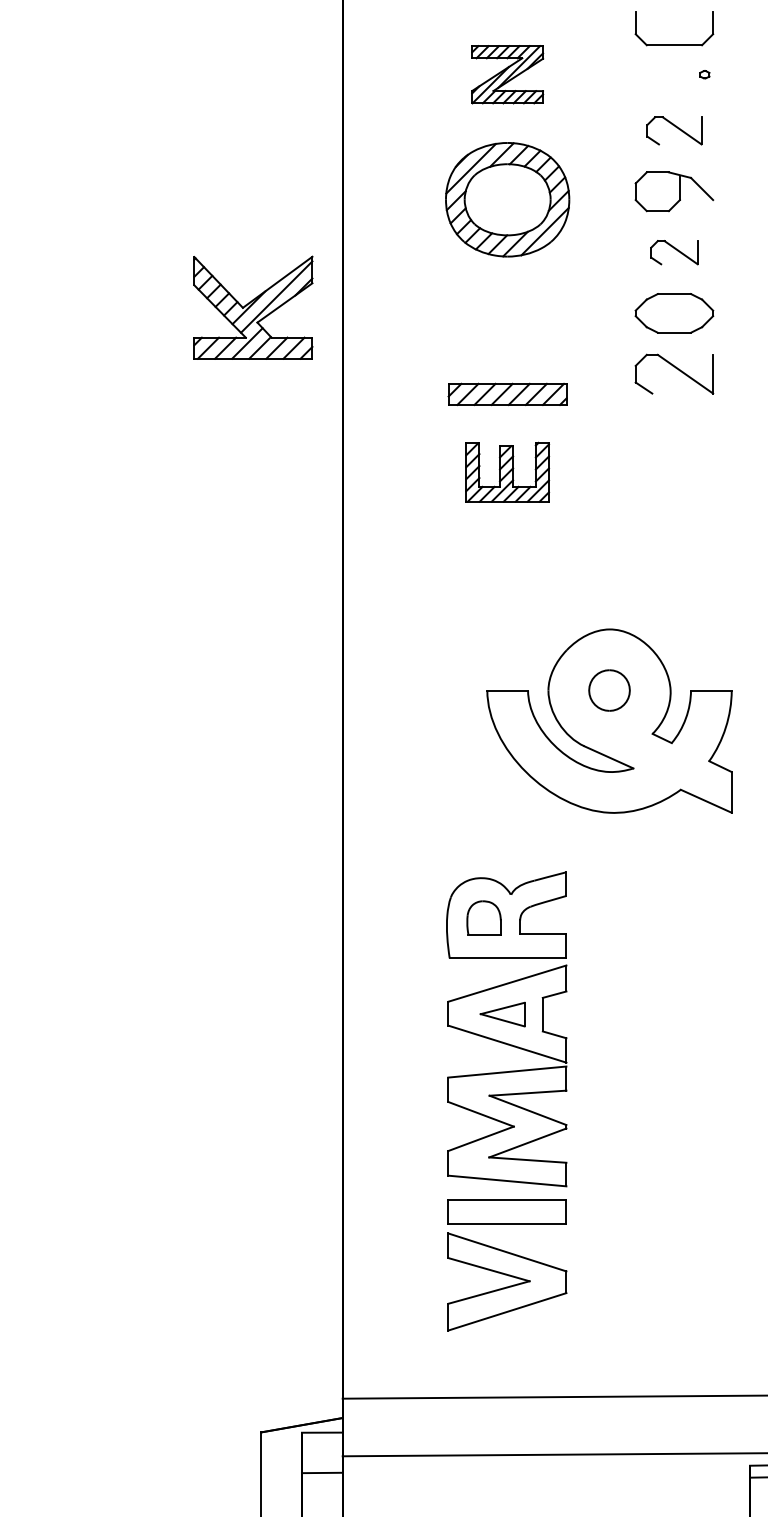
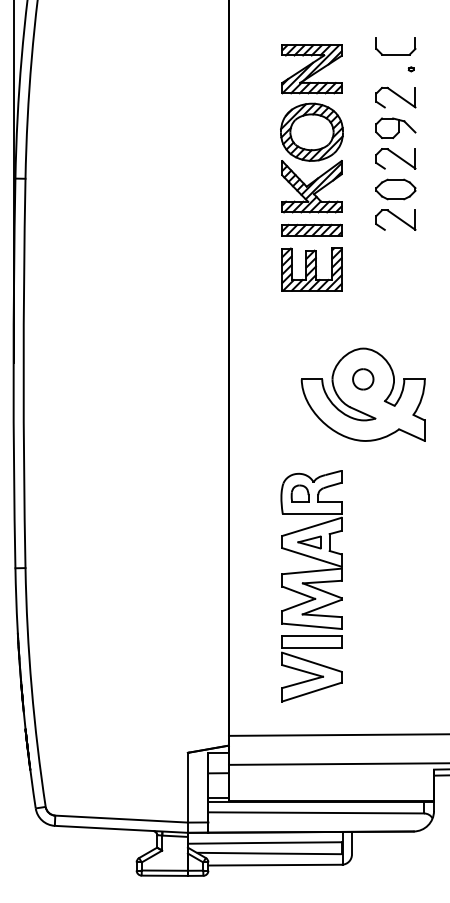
part: (506, 74) -> (311, 69), size x1.67
part: (673, 130) -> (395, 97), size x1.43
part: (673, 251) -> (395, 158), size x1.67
part: (252, 307) -> (311, 186), moved
part: (506, 472) -> (311, 269), size x1.43

